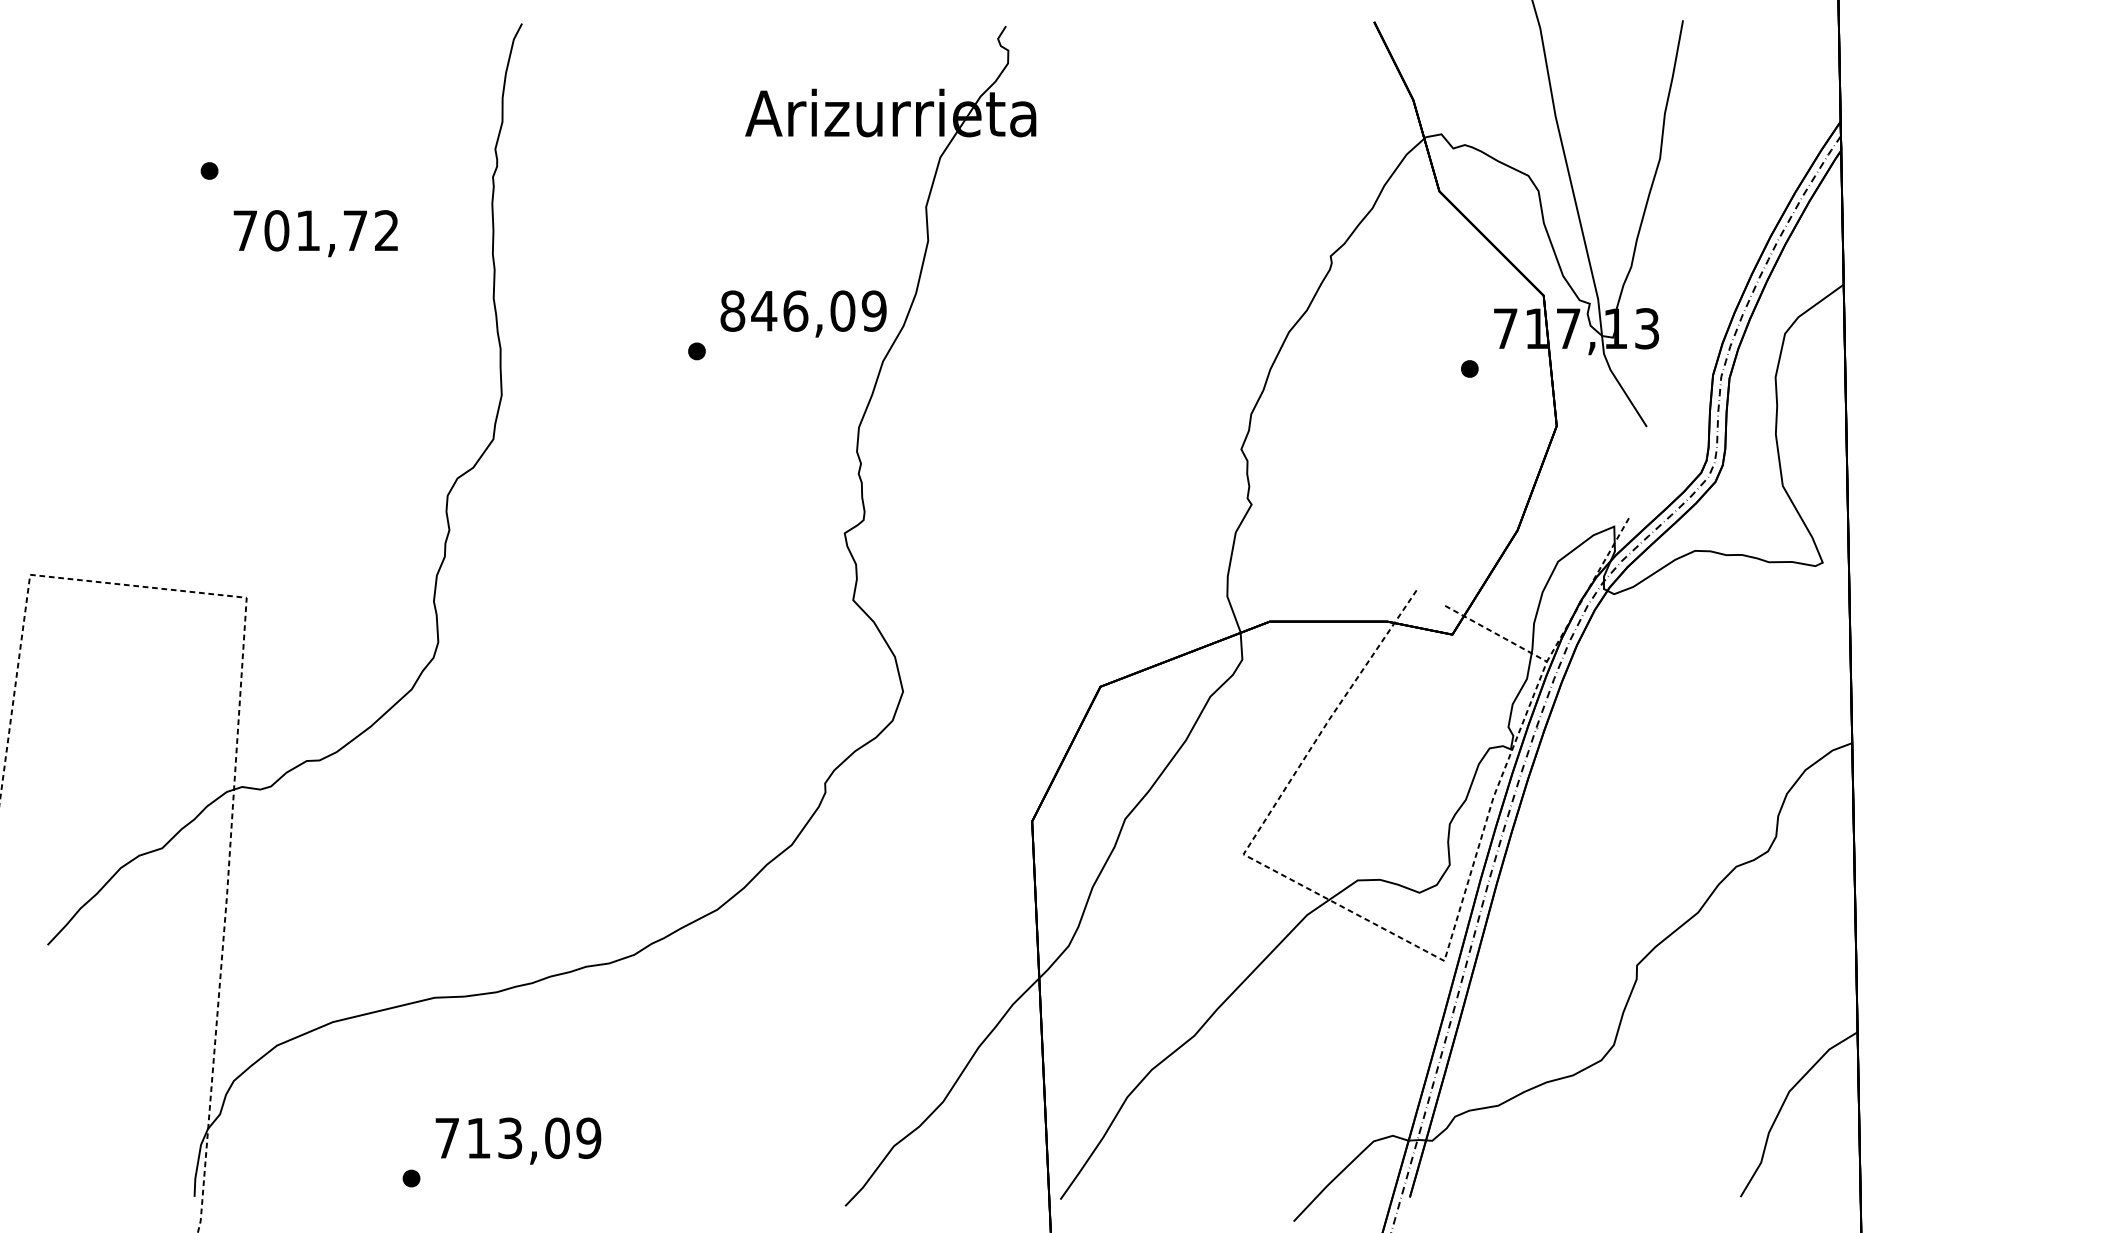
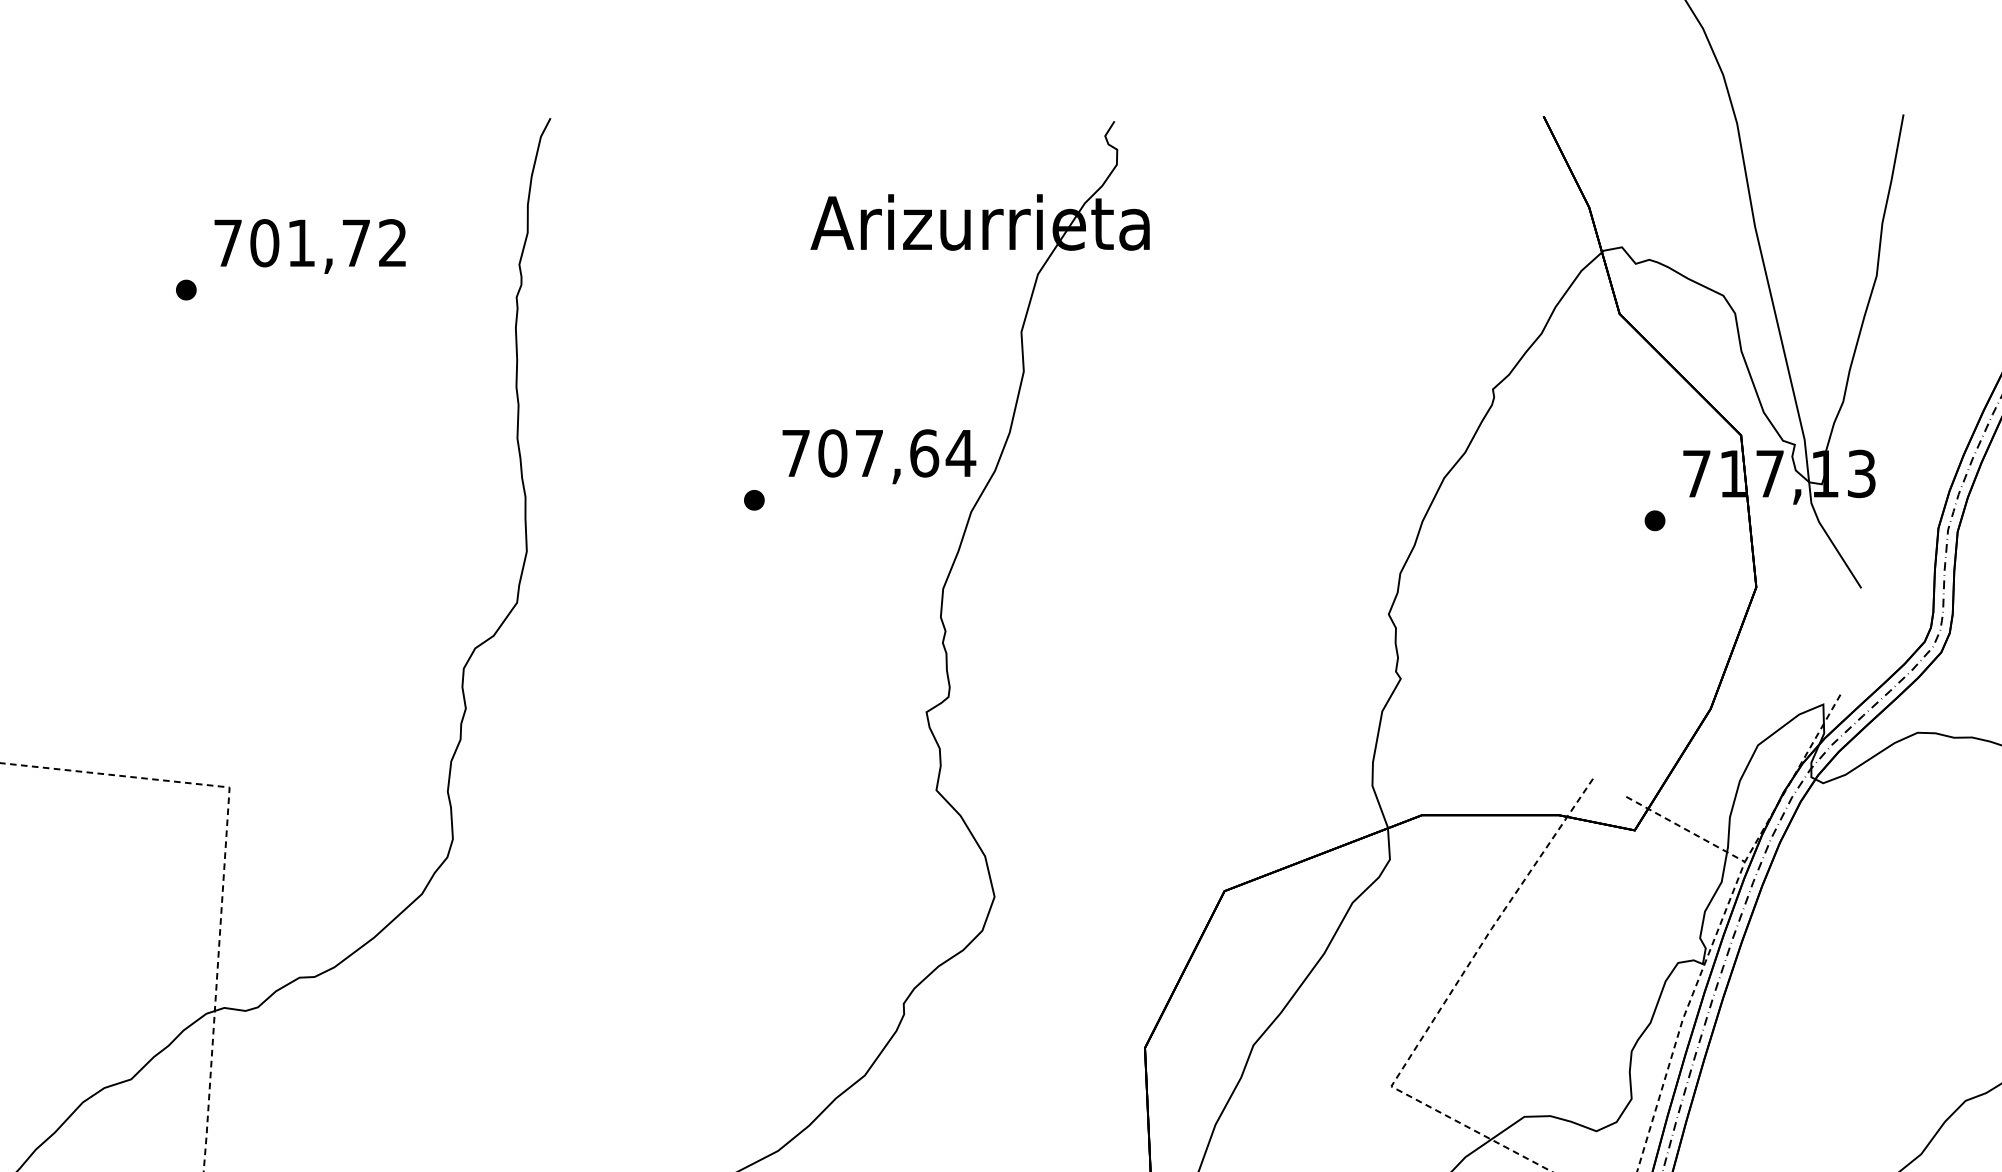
text: (315, 233) -> (309, 246), moved
text: (803, 310) -> (878, 452), 846,09 -> 707,64

